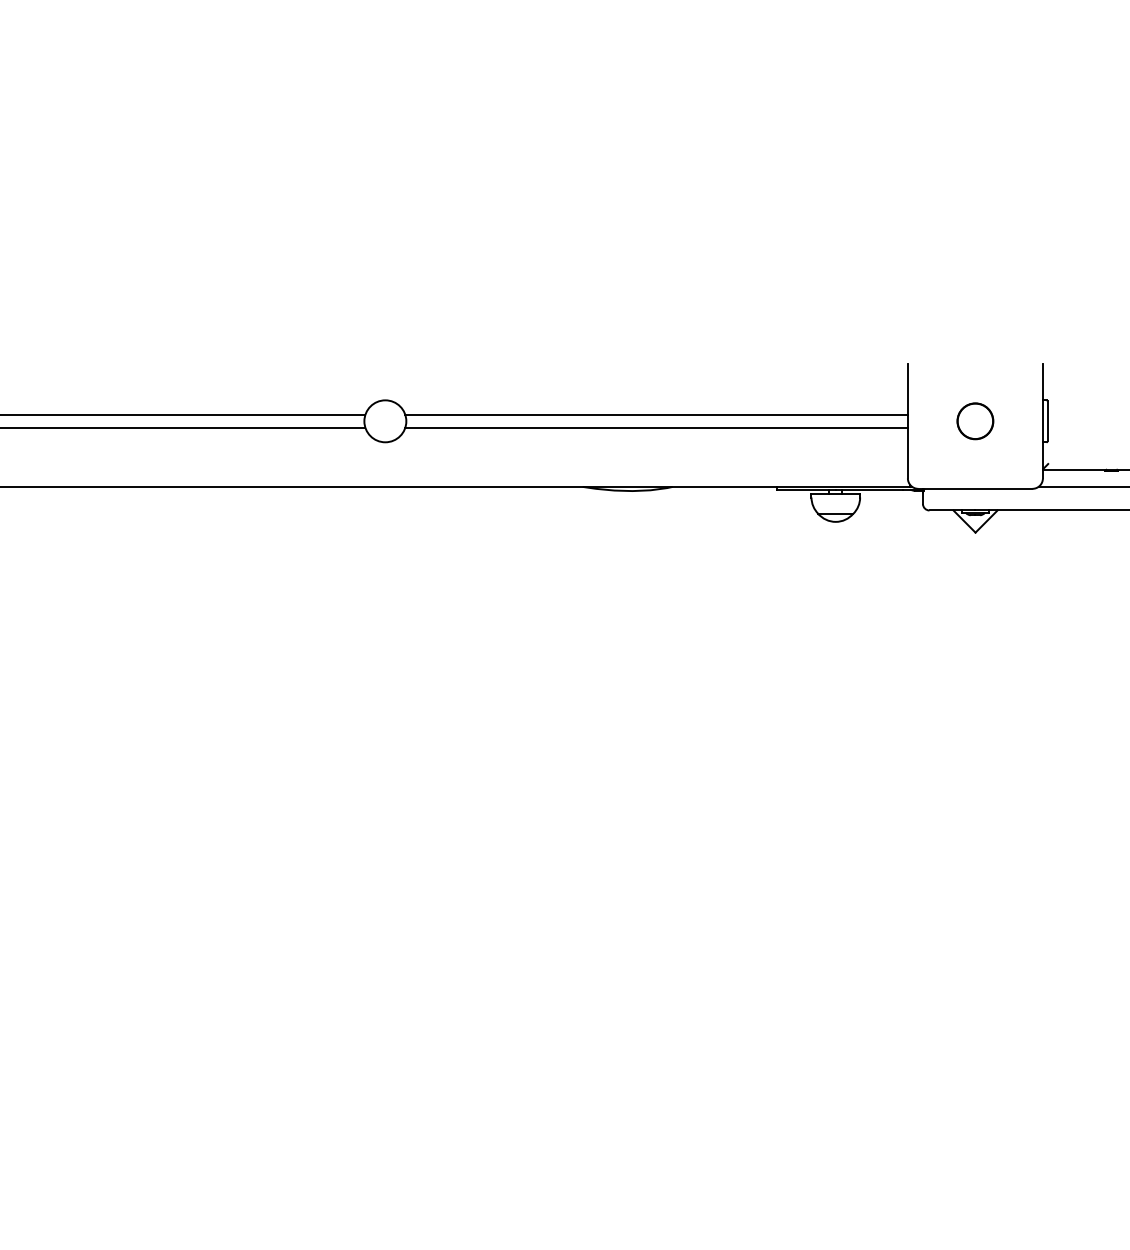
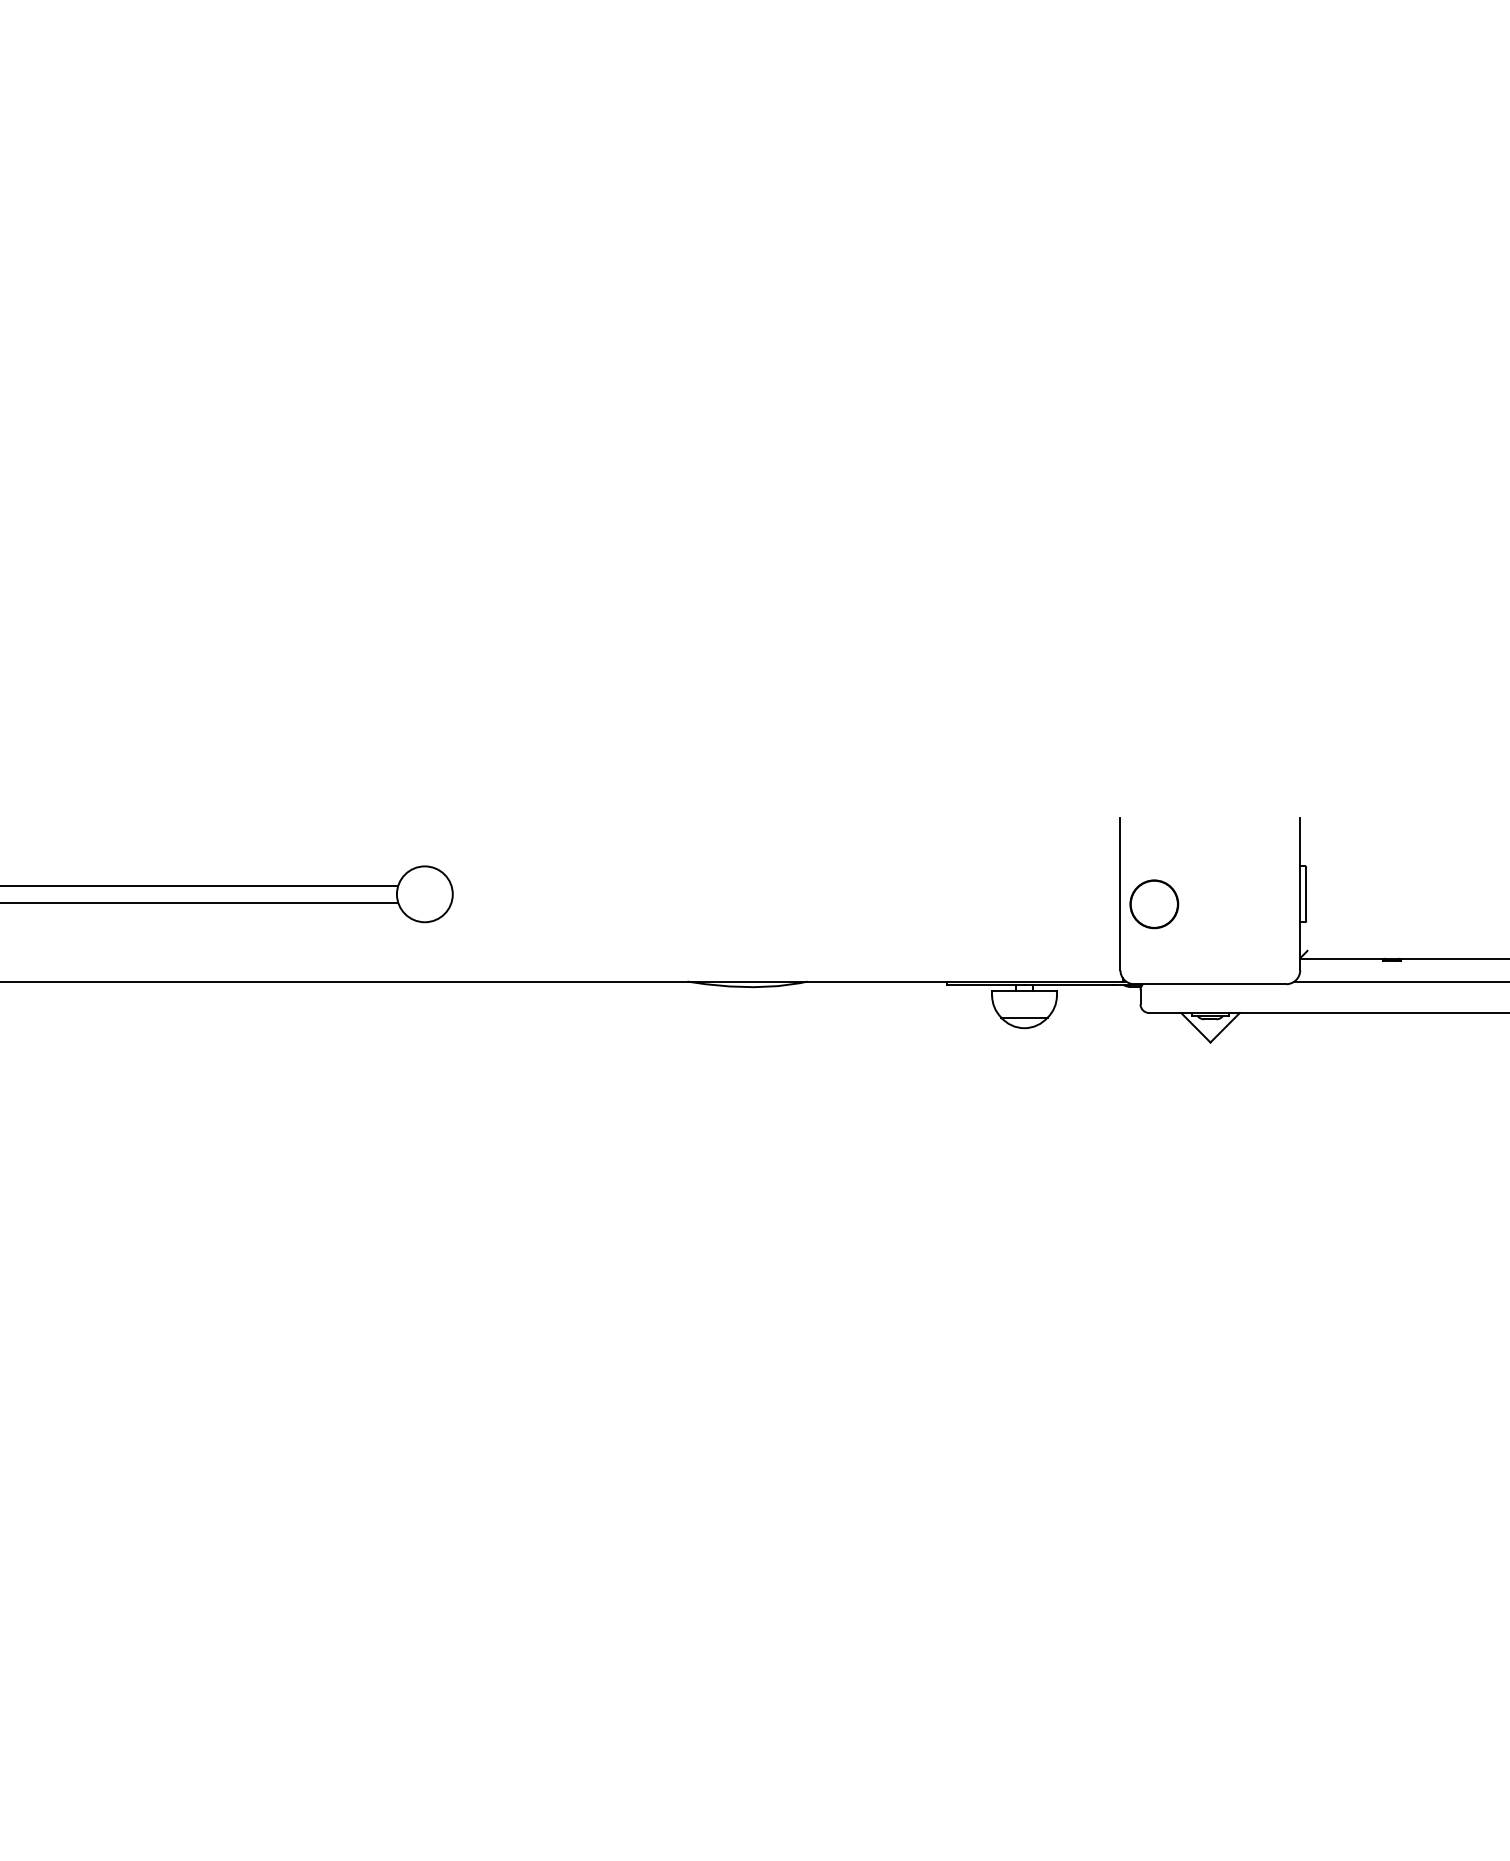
line: (656, 414) -> (785, 885), removed
part: (975, 421) -> (1154, 904), moved
line: (656, 428) -> (785, 903), removed

